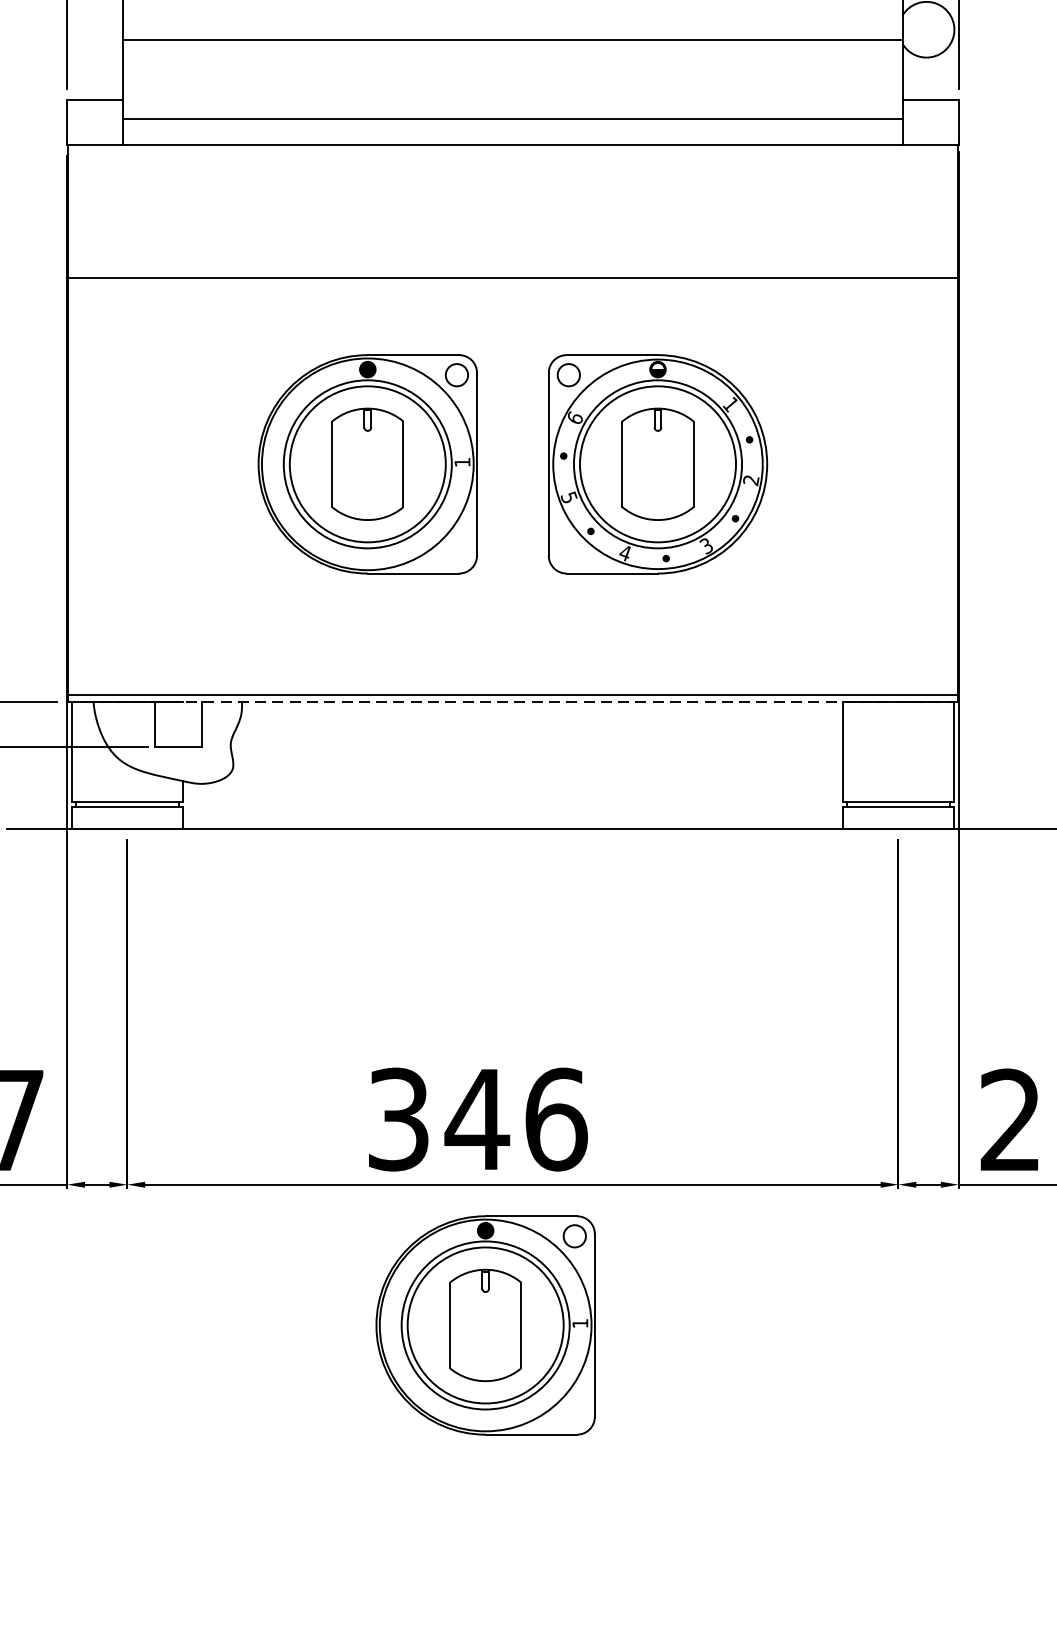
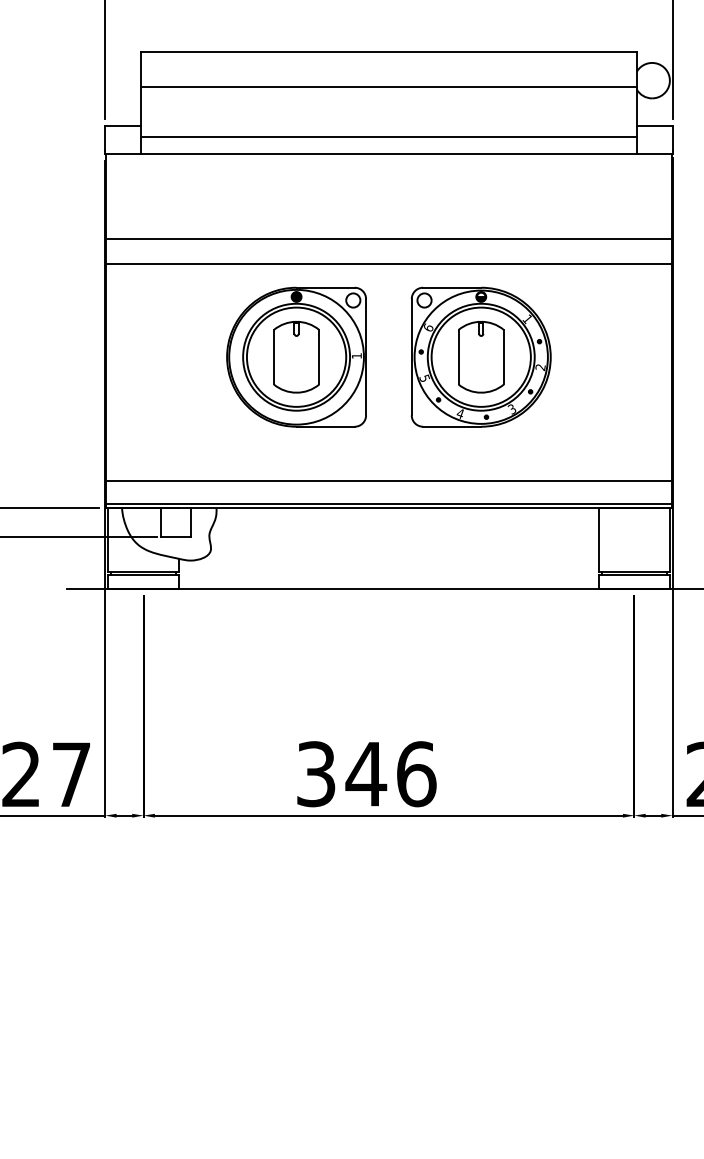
line: (512, 317) -> (388, 263), added
line: (512, 658) -> (388, 480), added
line: (512, 702) -> (388, 508), dashed -> solid
part: (485, 1324) -> (371, 904), removed

